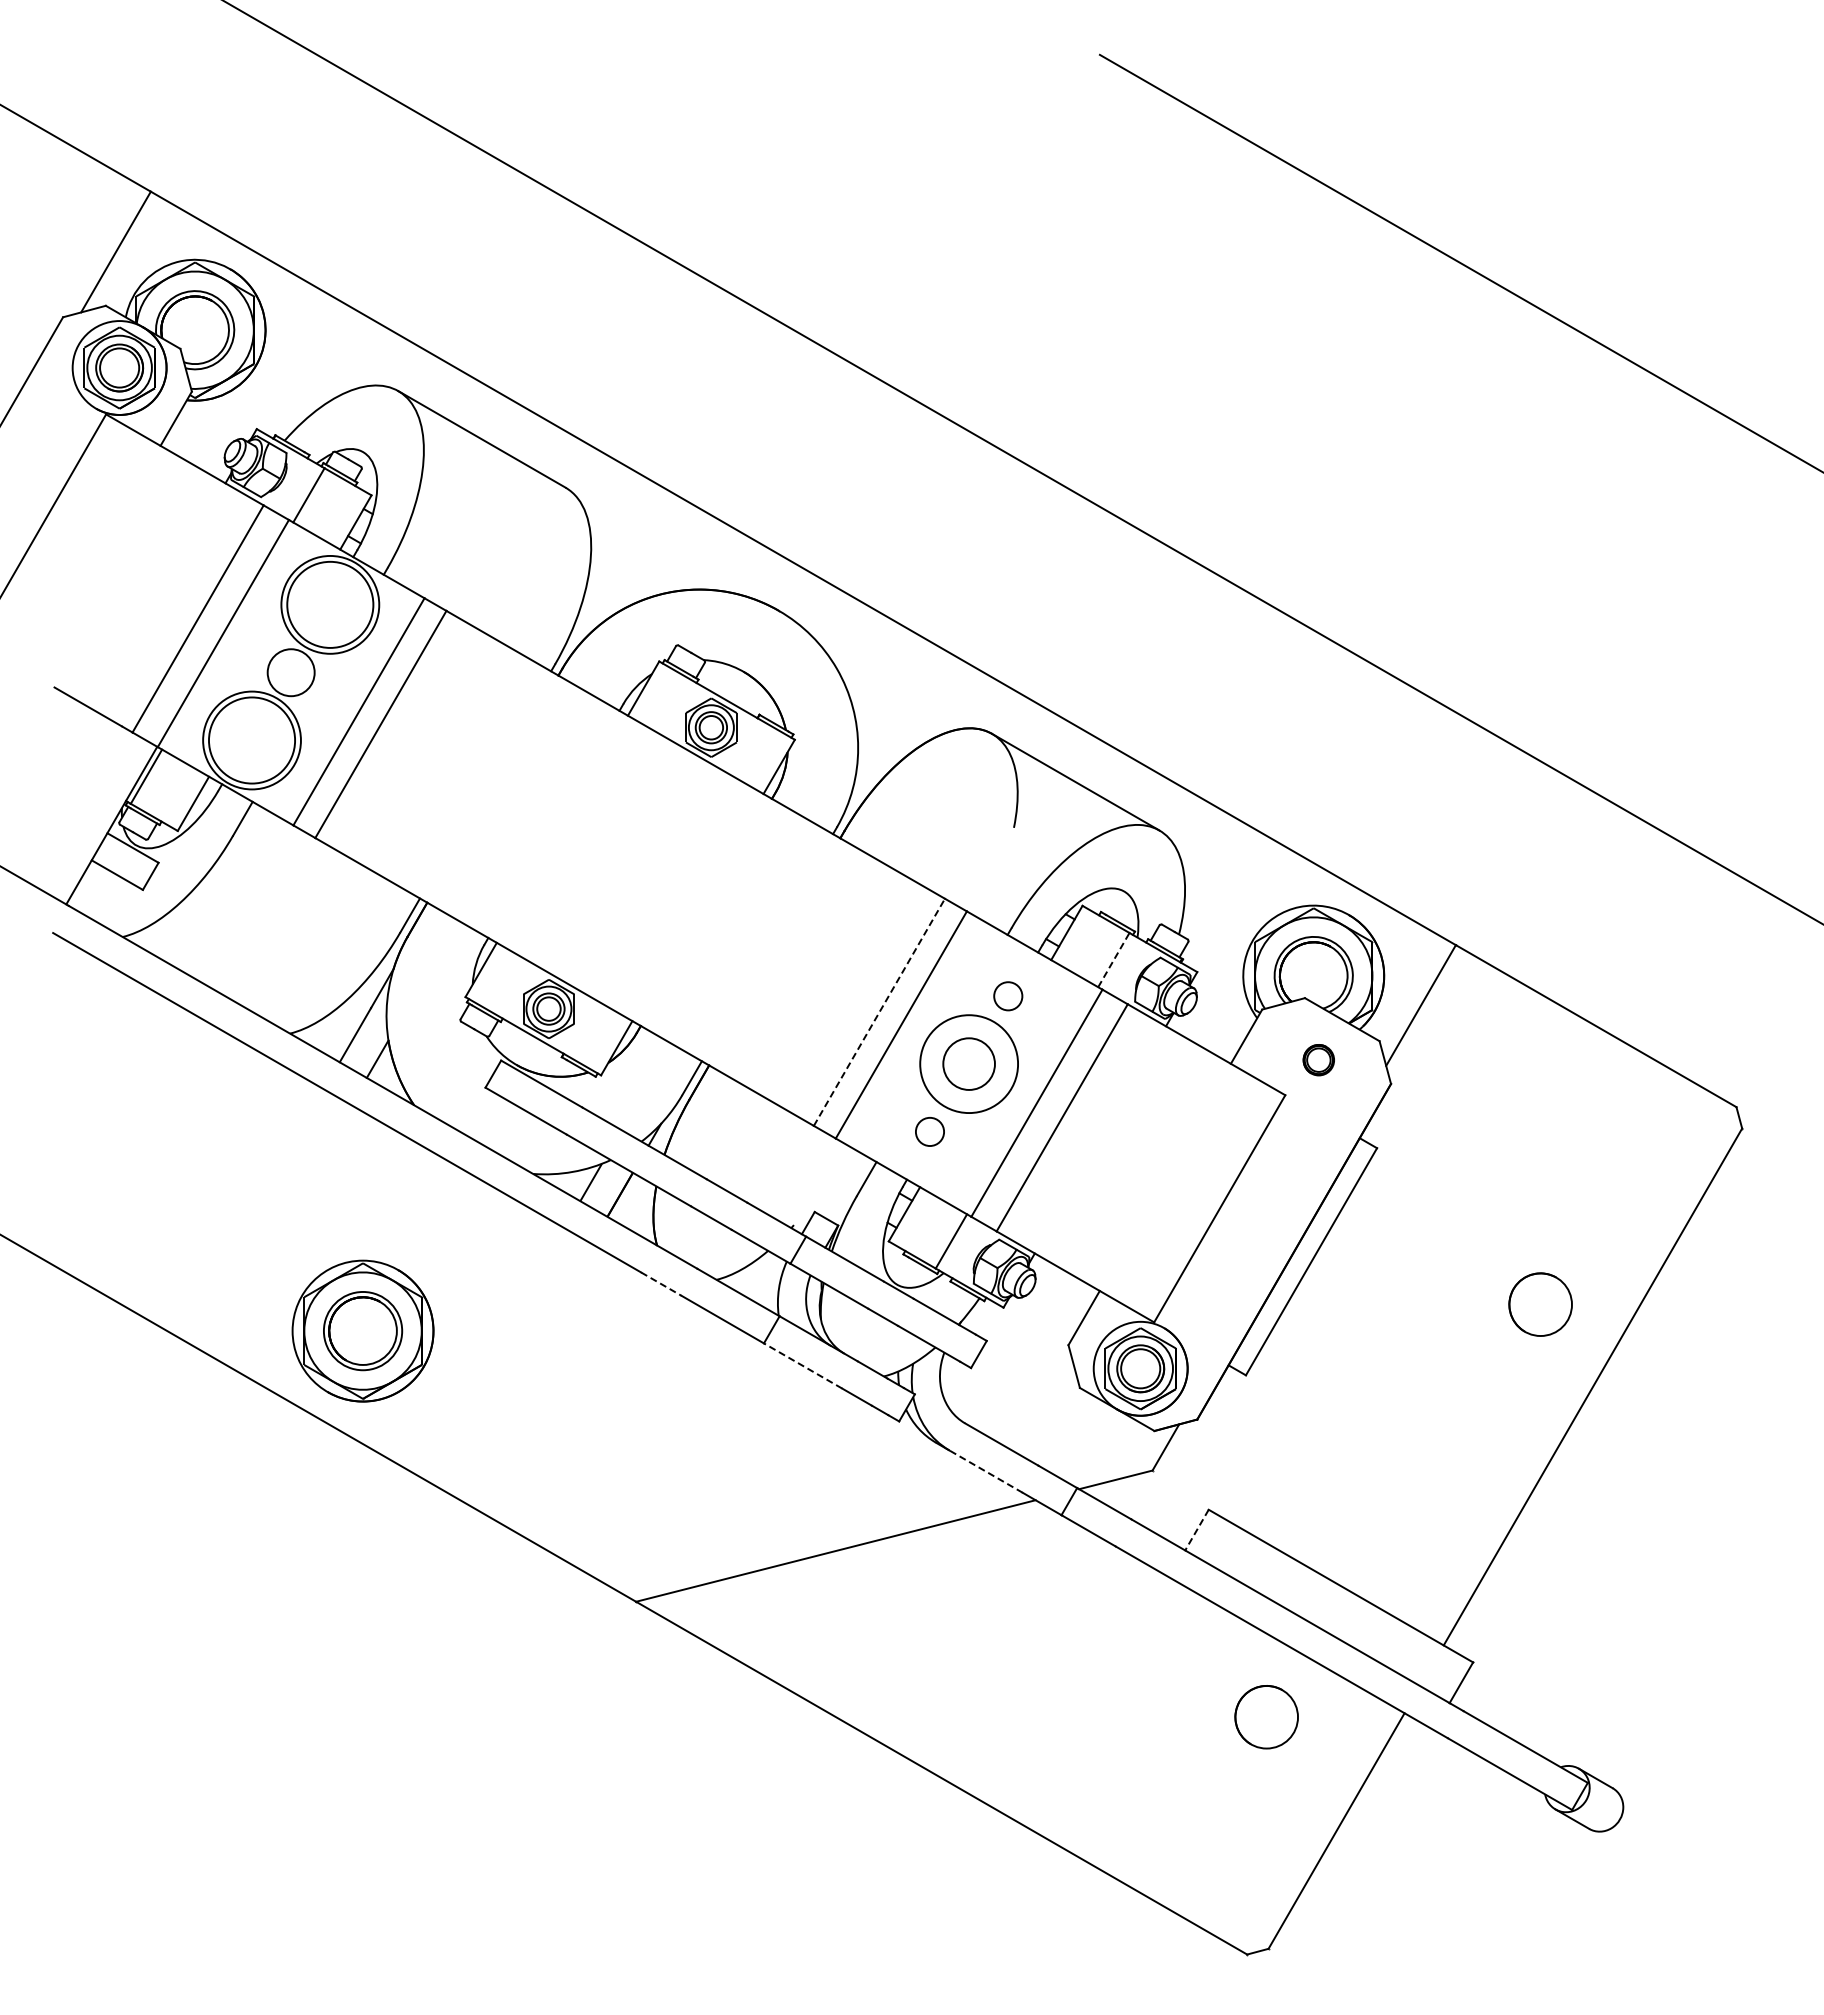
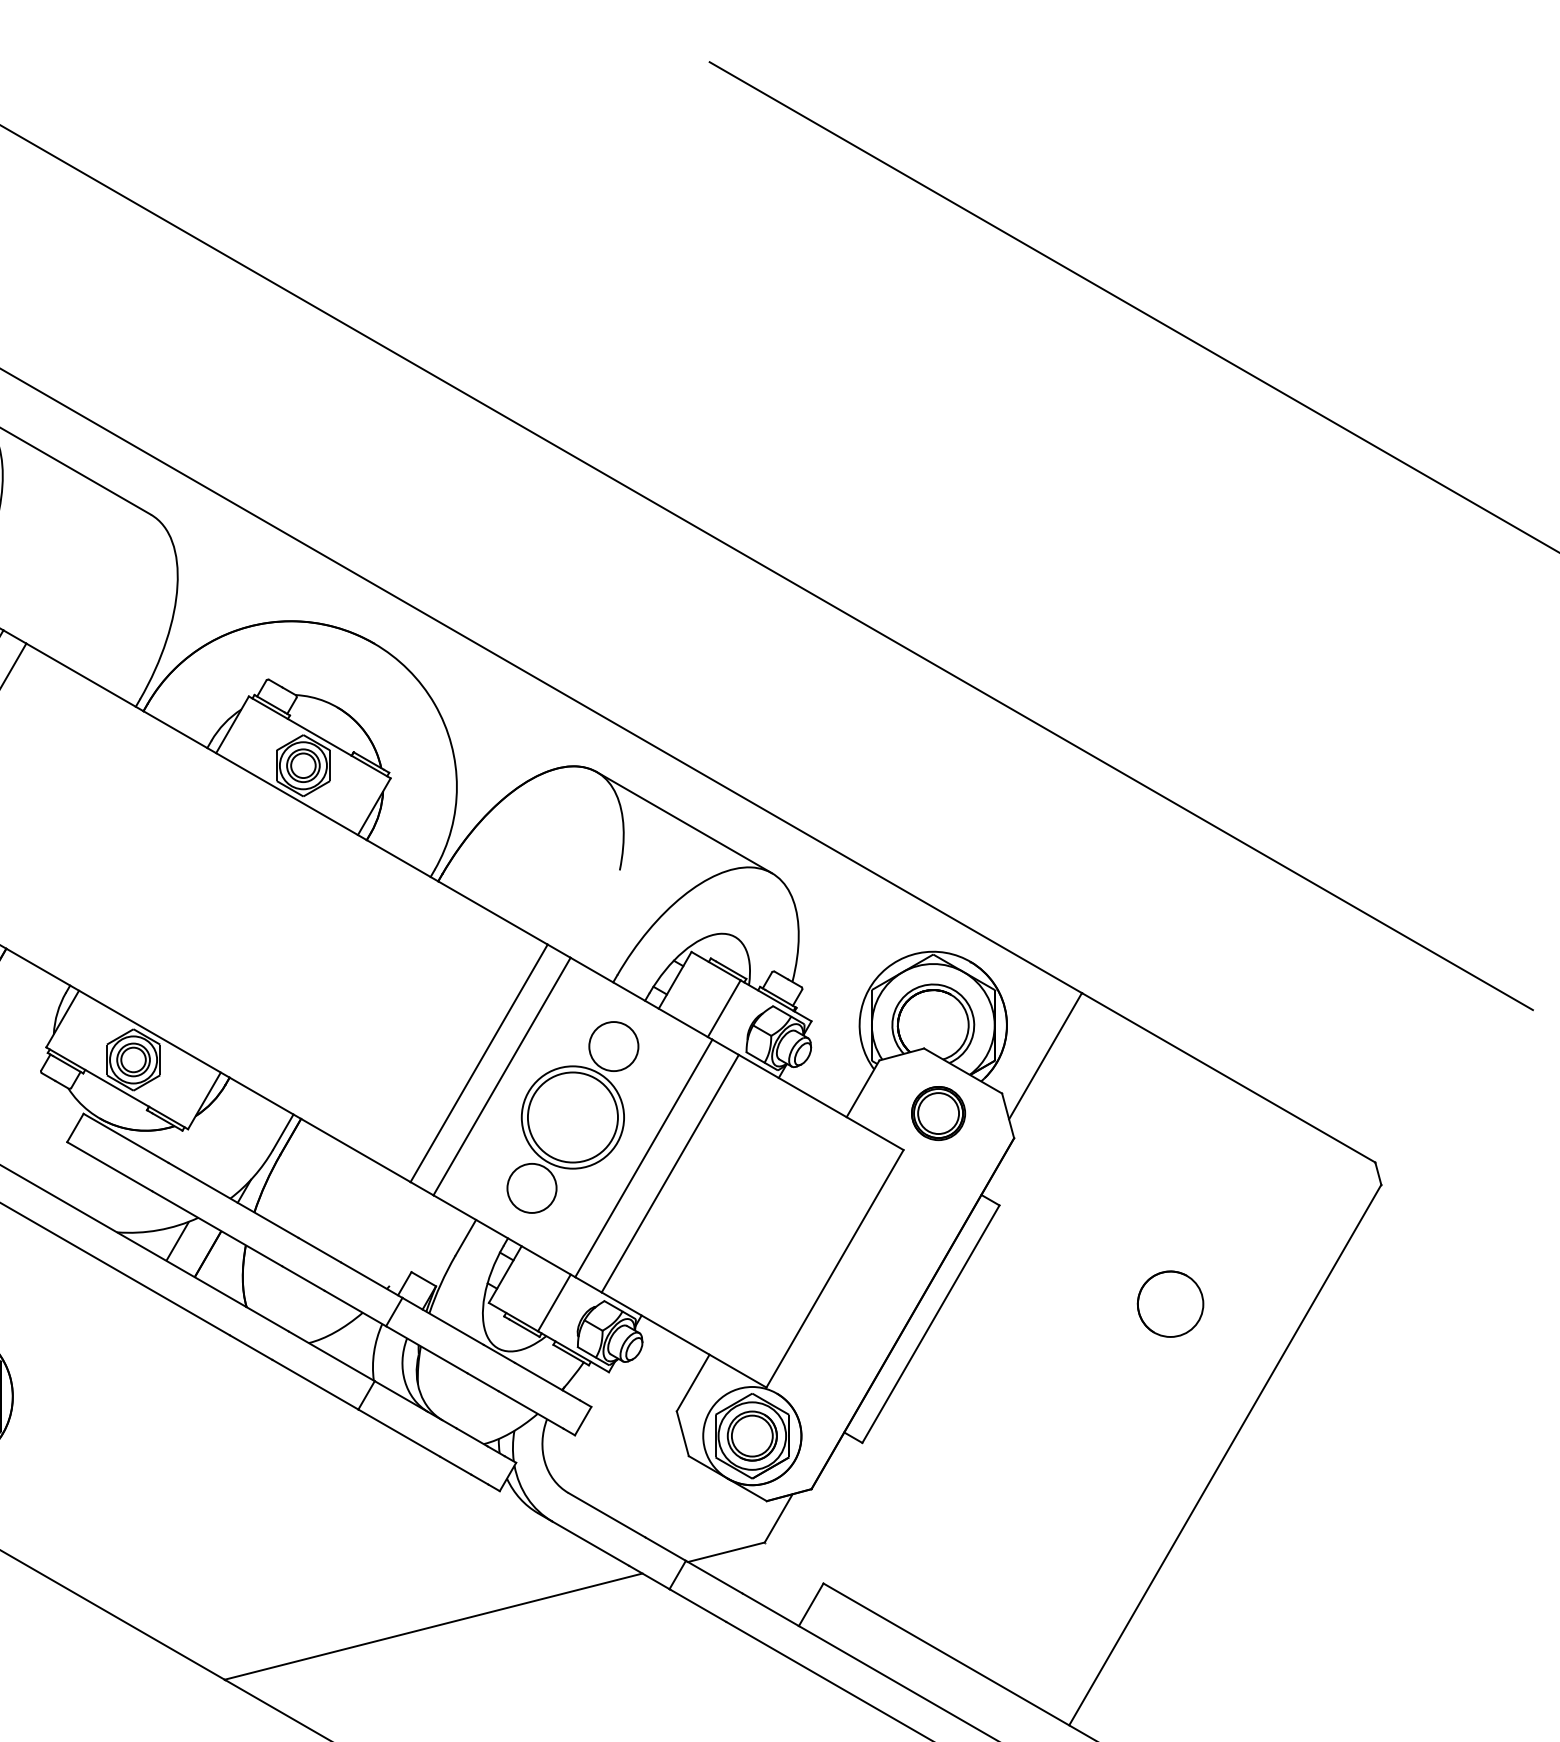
line: (1114, 959) -> (724, 1008), dashed -> solid
circle: (1007, 995) -> (613, 1045), size x1.67
line: (879, 1011) -> (479, 1062), dashed -> solid
part: (1318, 1059) -> (938, 1112), size x1.67
circle: (969, 1064) -> (573, 1117), size x1.67
circle: (929, 1131) -> (531, 1187), size x1.67
line: (661, 1284) -> (251, 1347), dashed -> solid
circle: (1540, 1304) -> (1170, 1304), moved
line: (802, 1365) -> (398, 1432), dashed -> solid
line: (985, 1471) -> (590, 1543), dashed -> solid
line: (1196, 1530) -> (810, 1605), dashed -> solid

